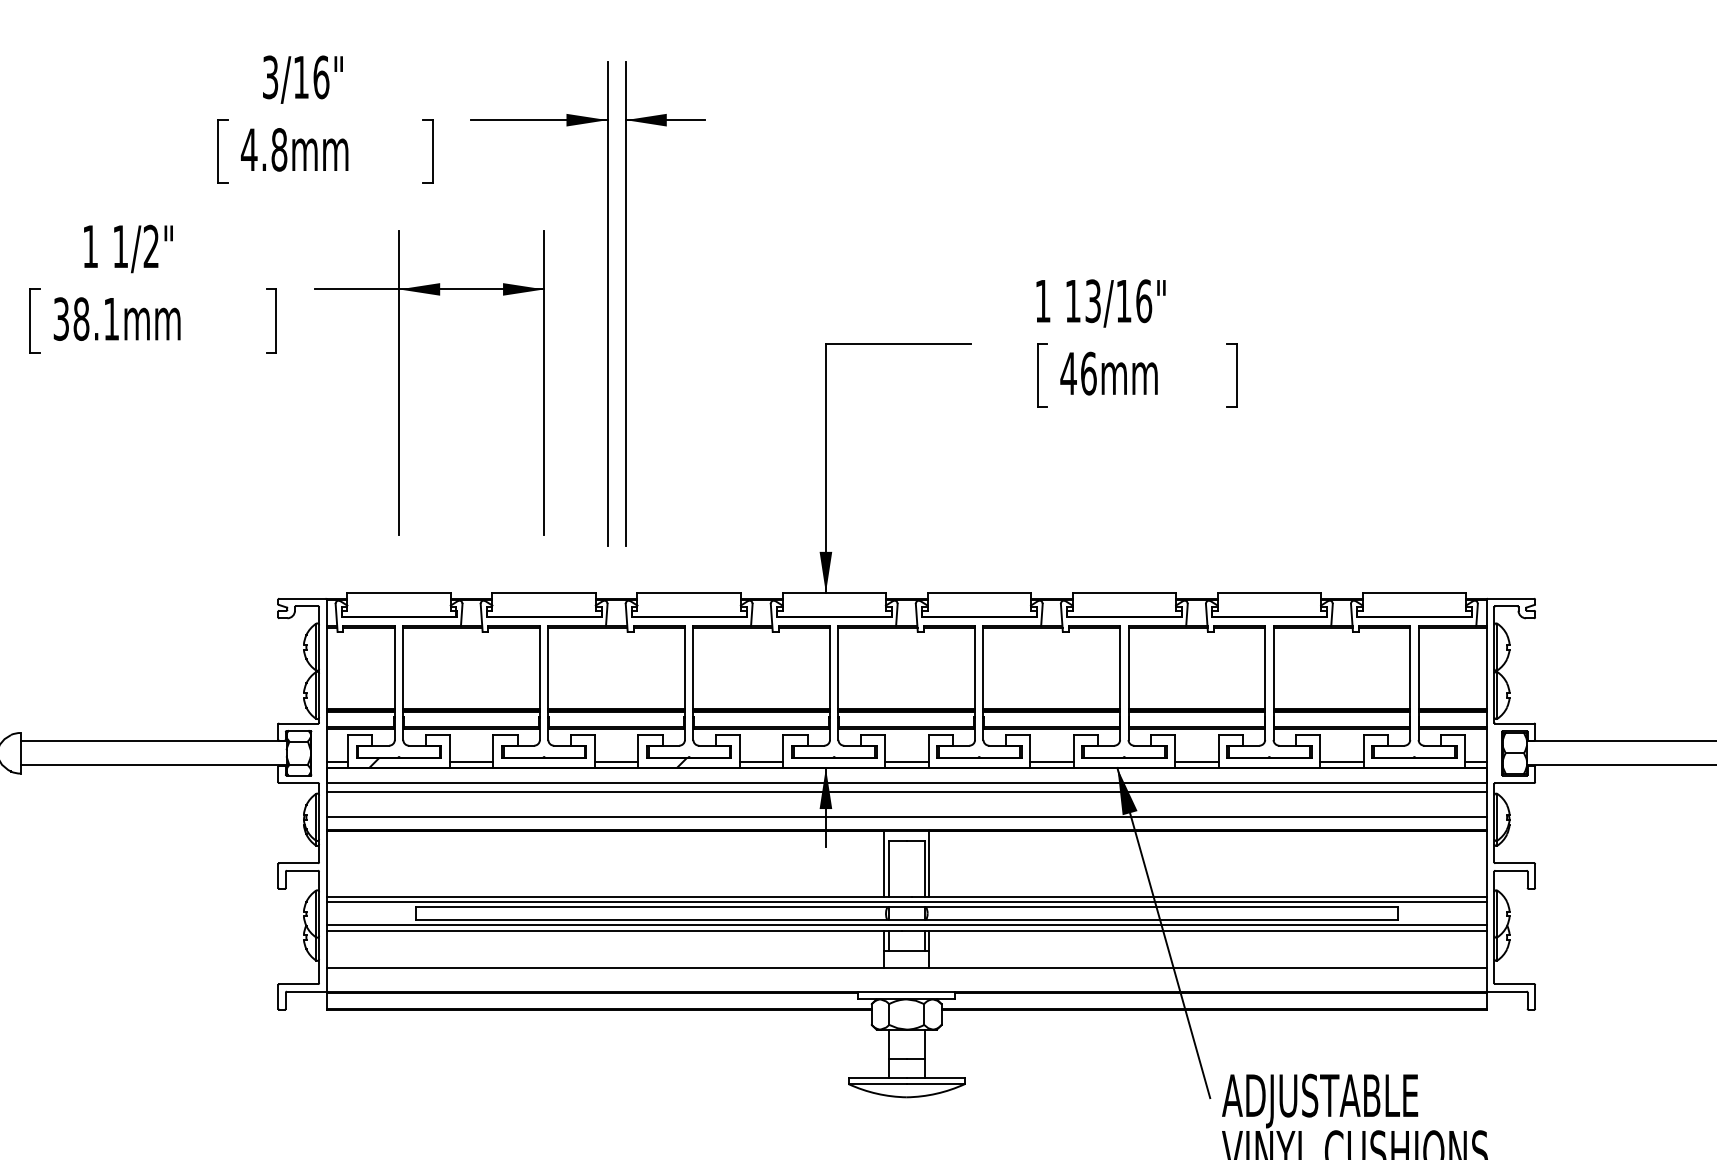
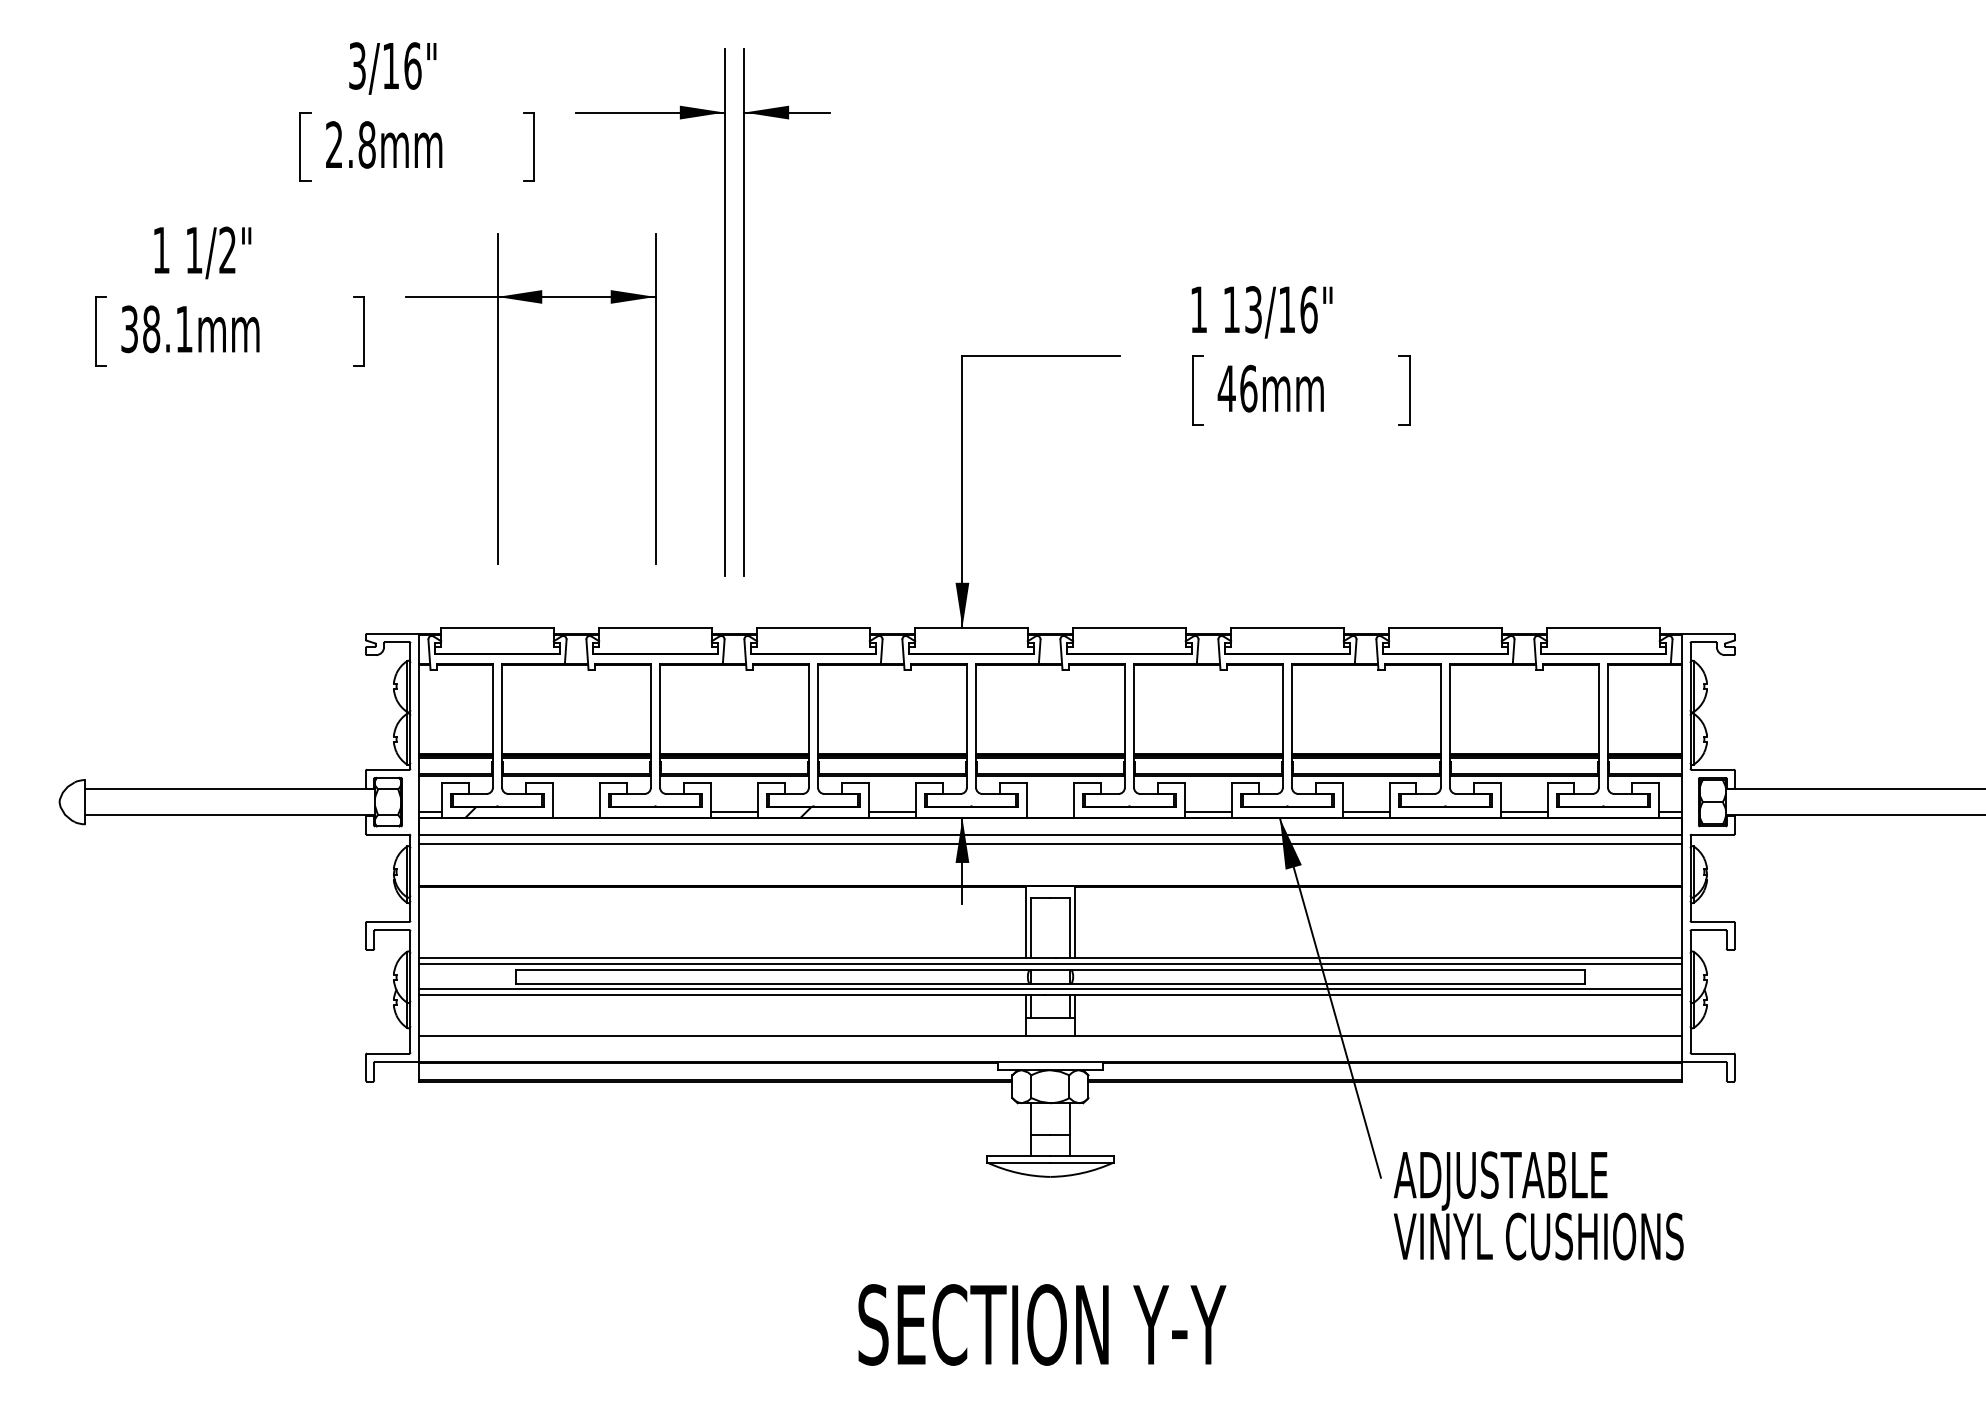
text: (249, 149) -> (334, 144), 4.8mm -> 2.8mm
line: (471, 761) -> (576, 811), removed
line: (906, 761) -> (1050, 811), removed
line: (906, 816) -> (1050, 871), removed

